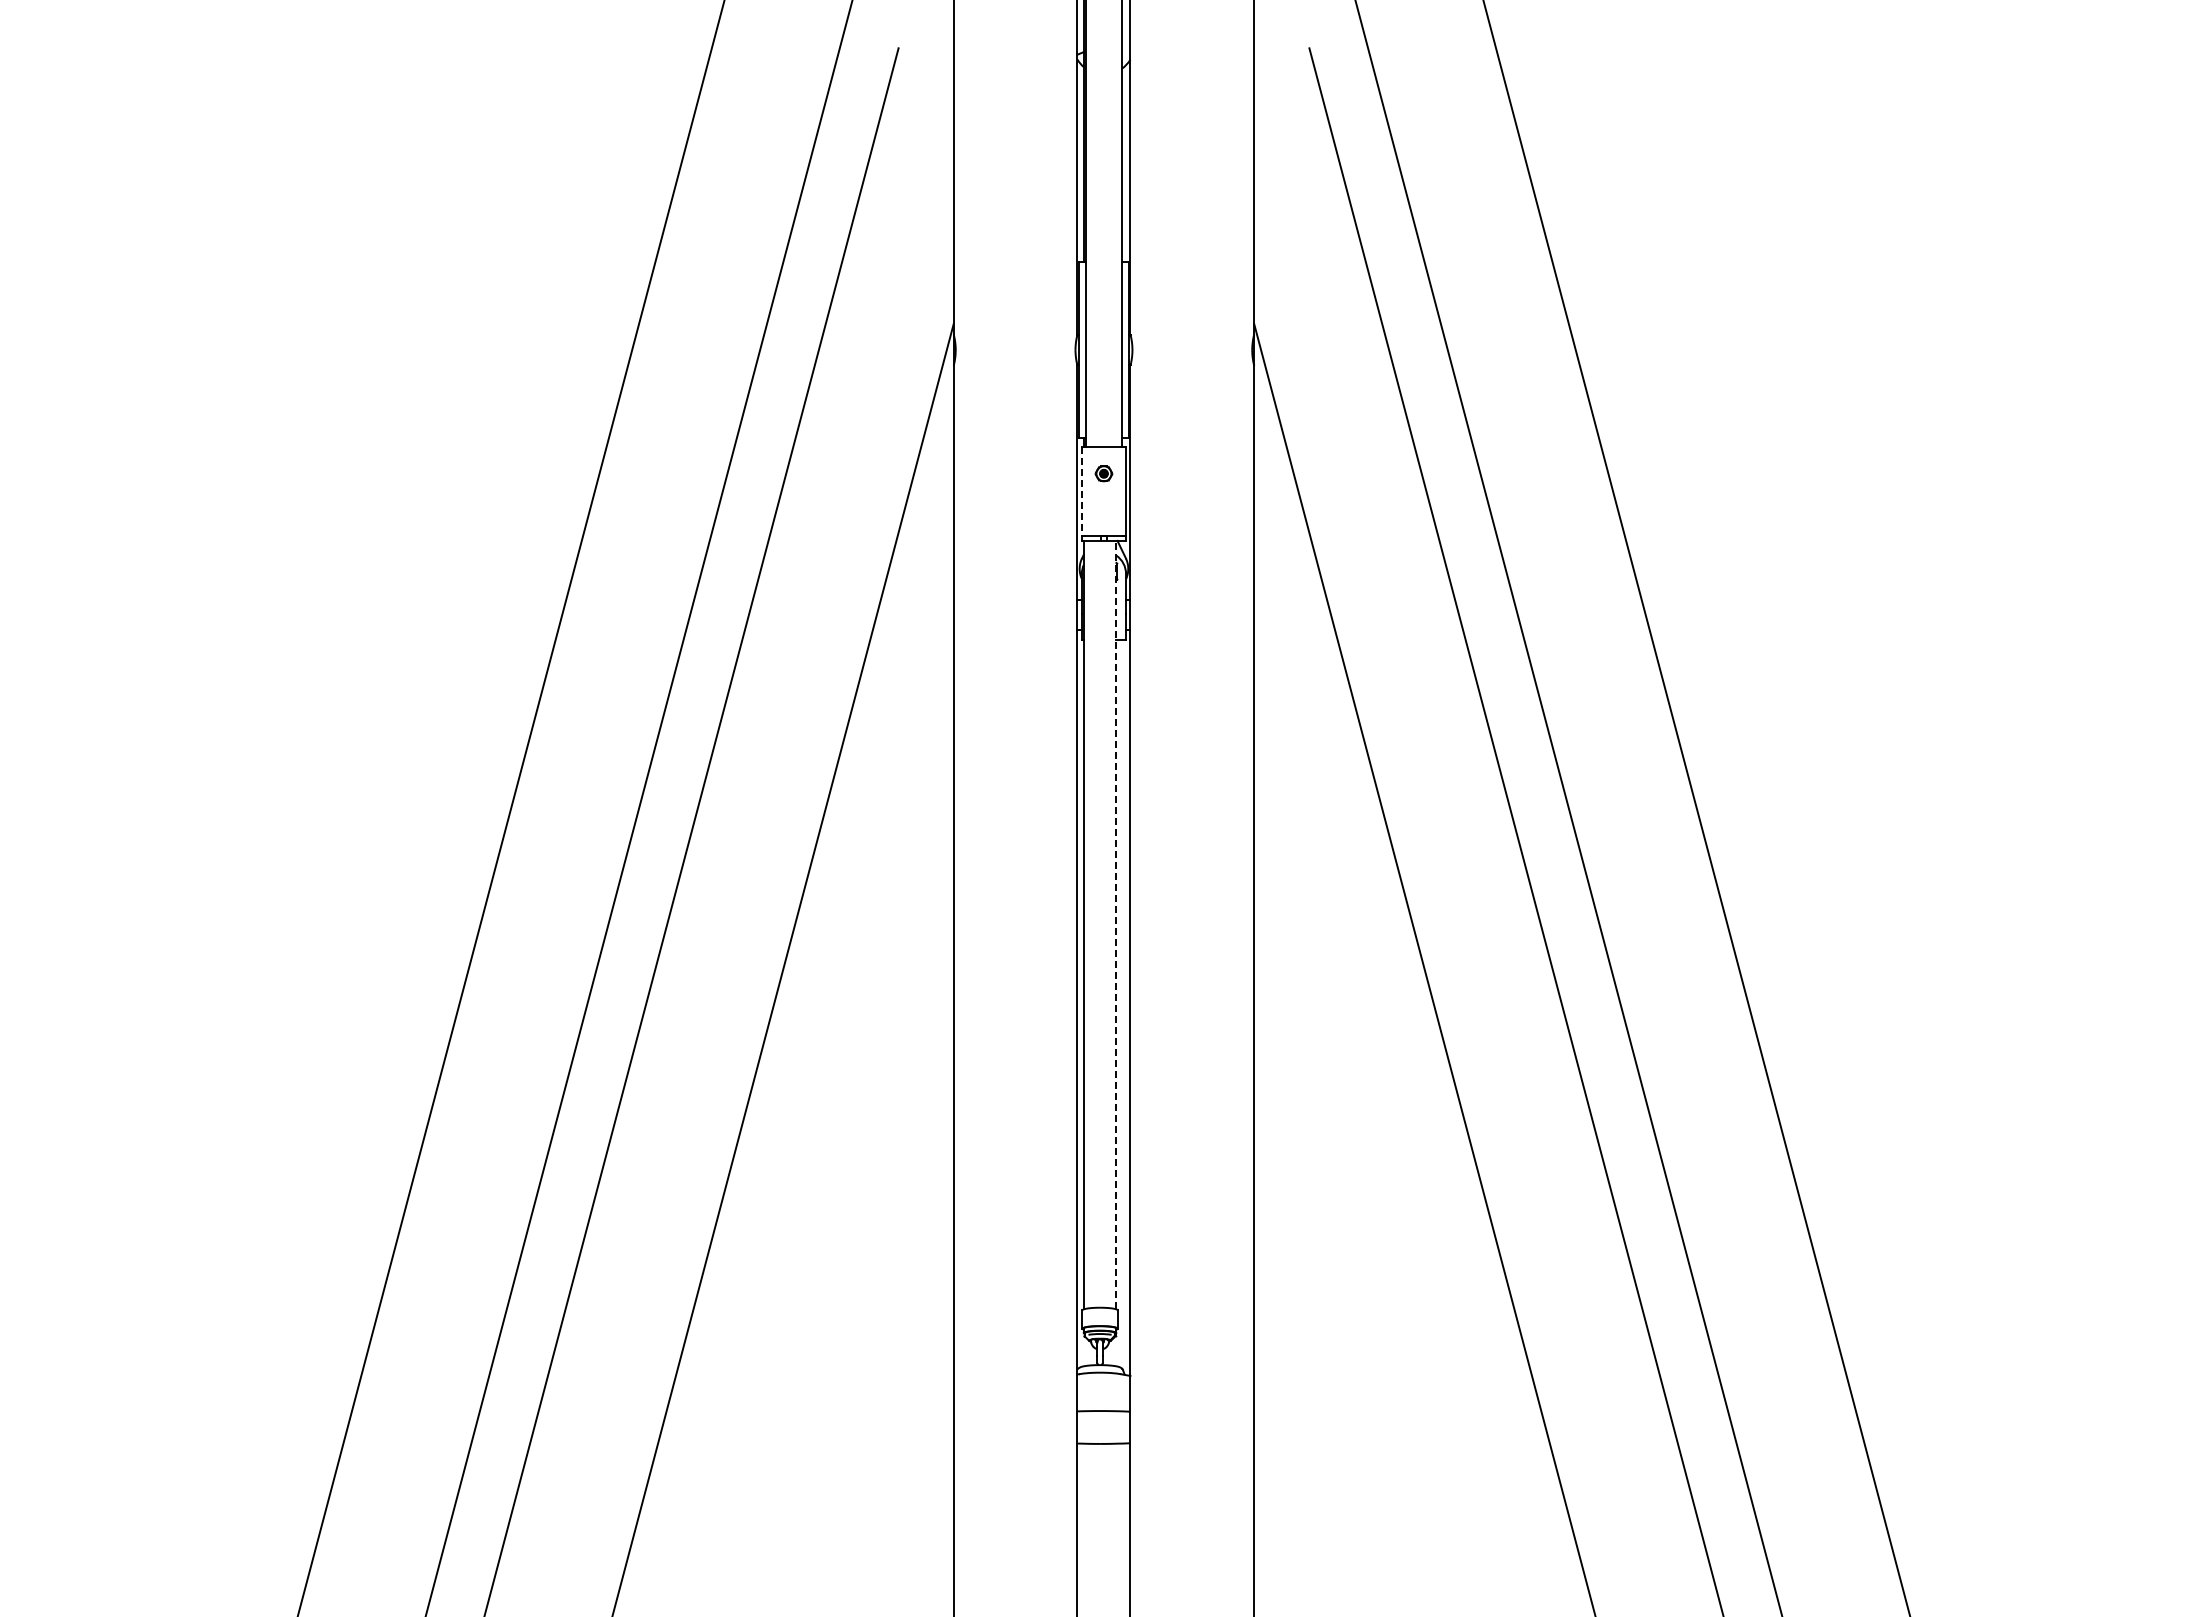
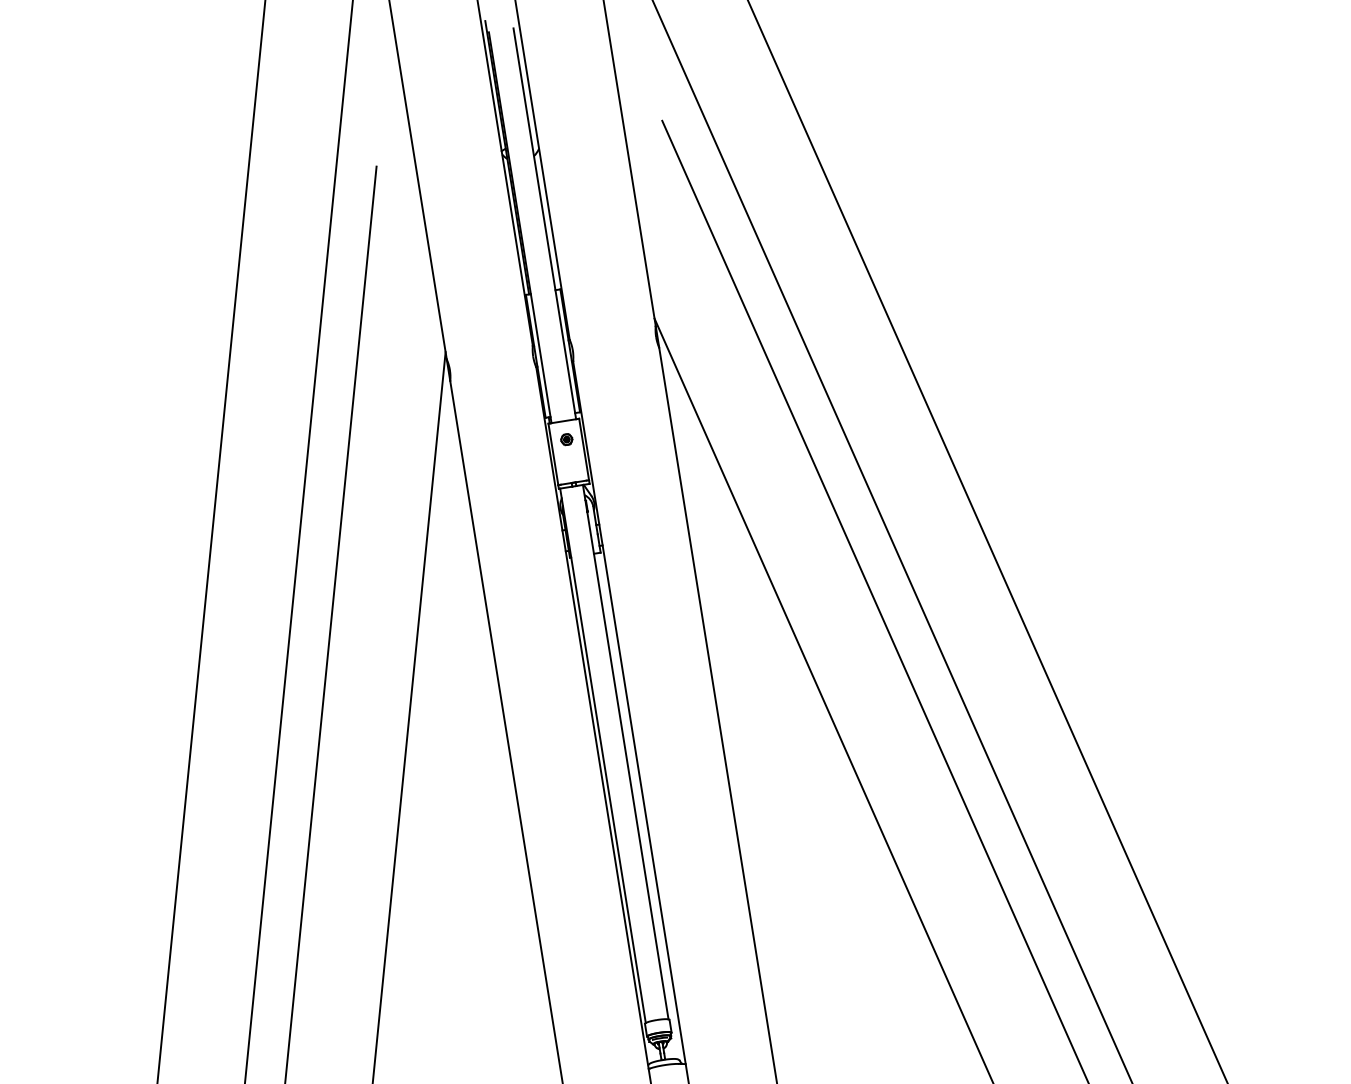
line: (1081, 491) -> (553, 454), dashed -> solid
line: (1116, 924) -> (625, 751), dashed -> solid

